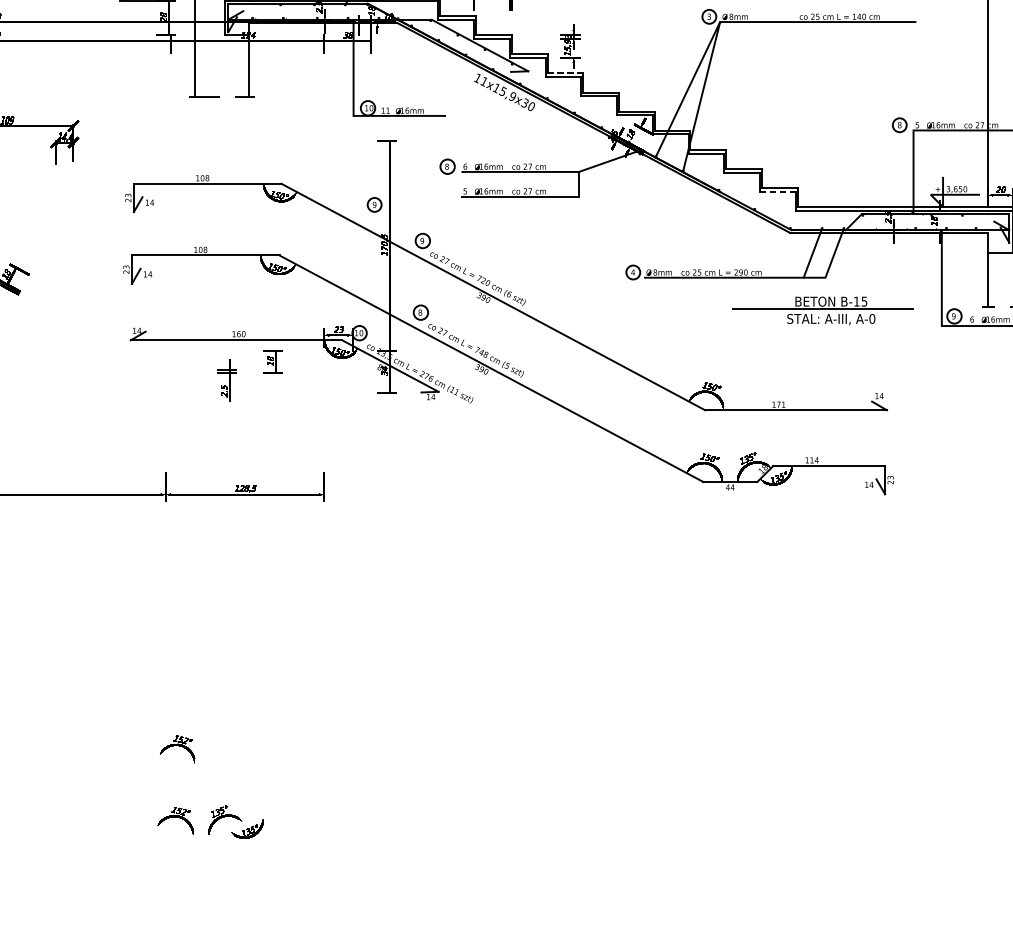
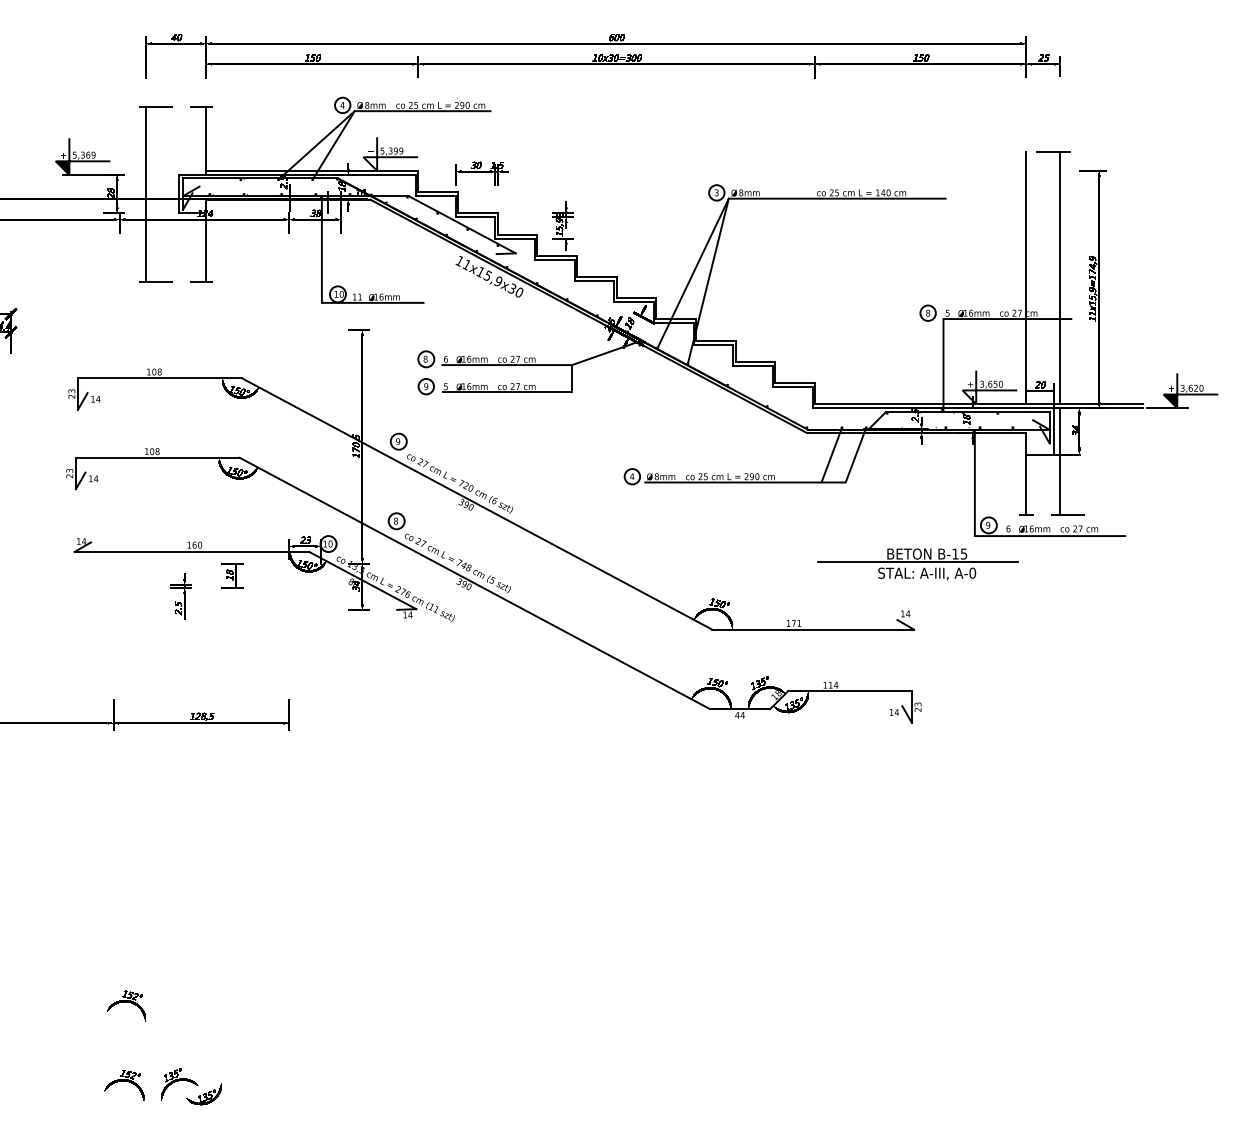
line: (565, 73) -> (557, 255), dashed -> solid
line: (777, 192) -> (792, 387), dashed -> solid
part: (373, 204) -> (425, 386), moved
part: (822, 311) -> (917, 564), moved

